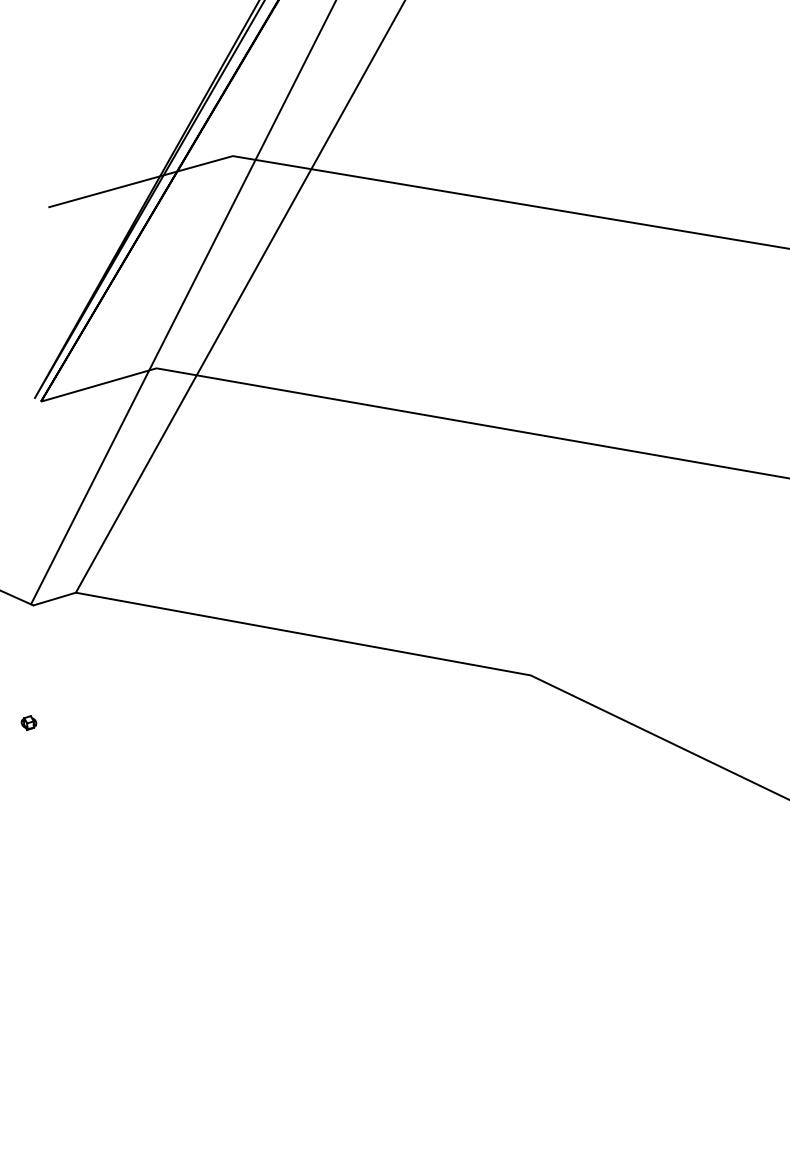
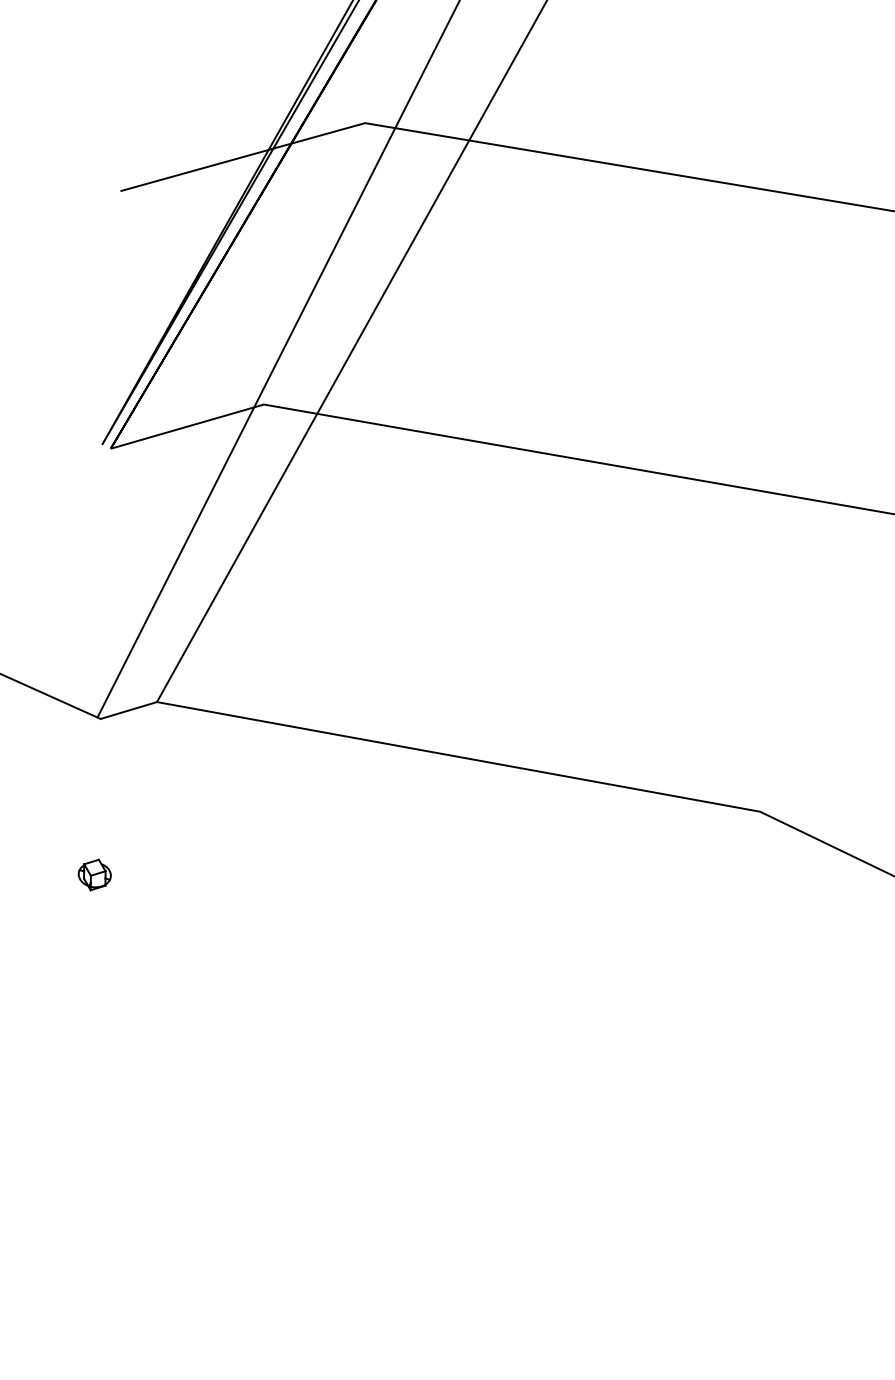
part: (28, 722) -> (94, 874), size x1.67

